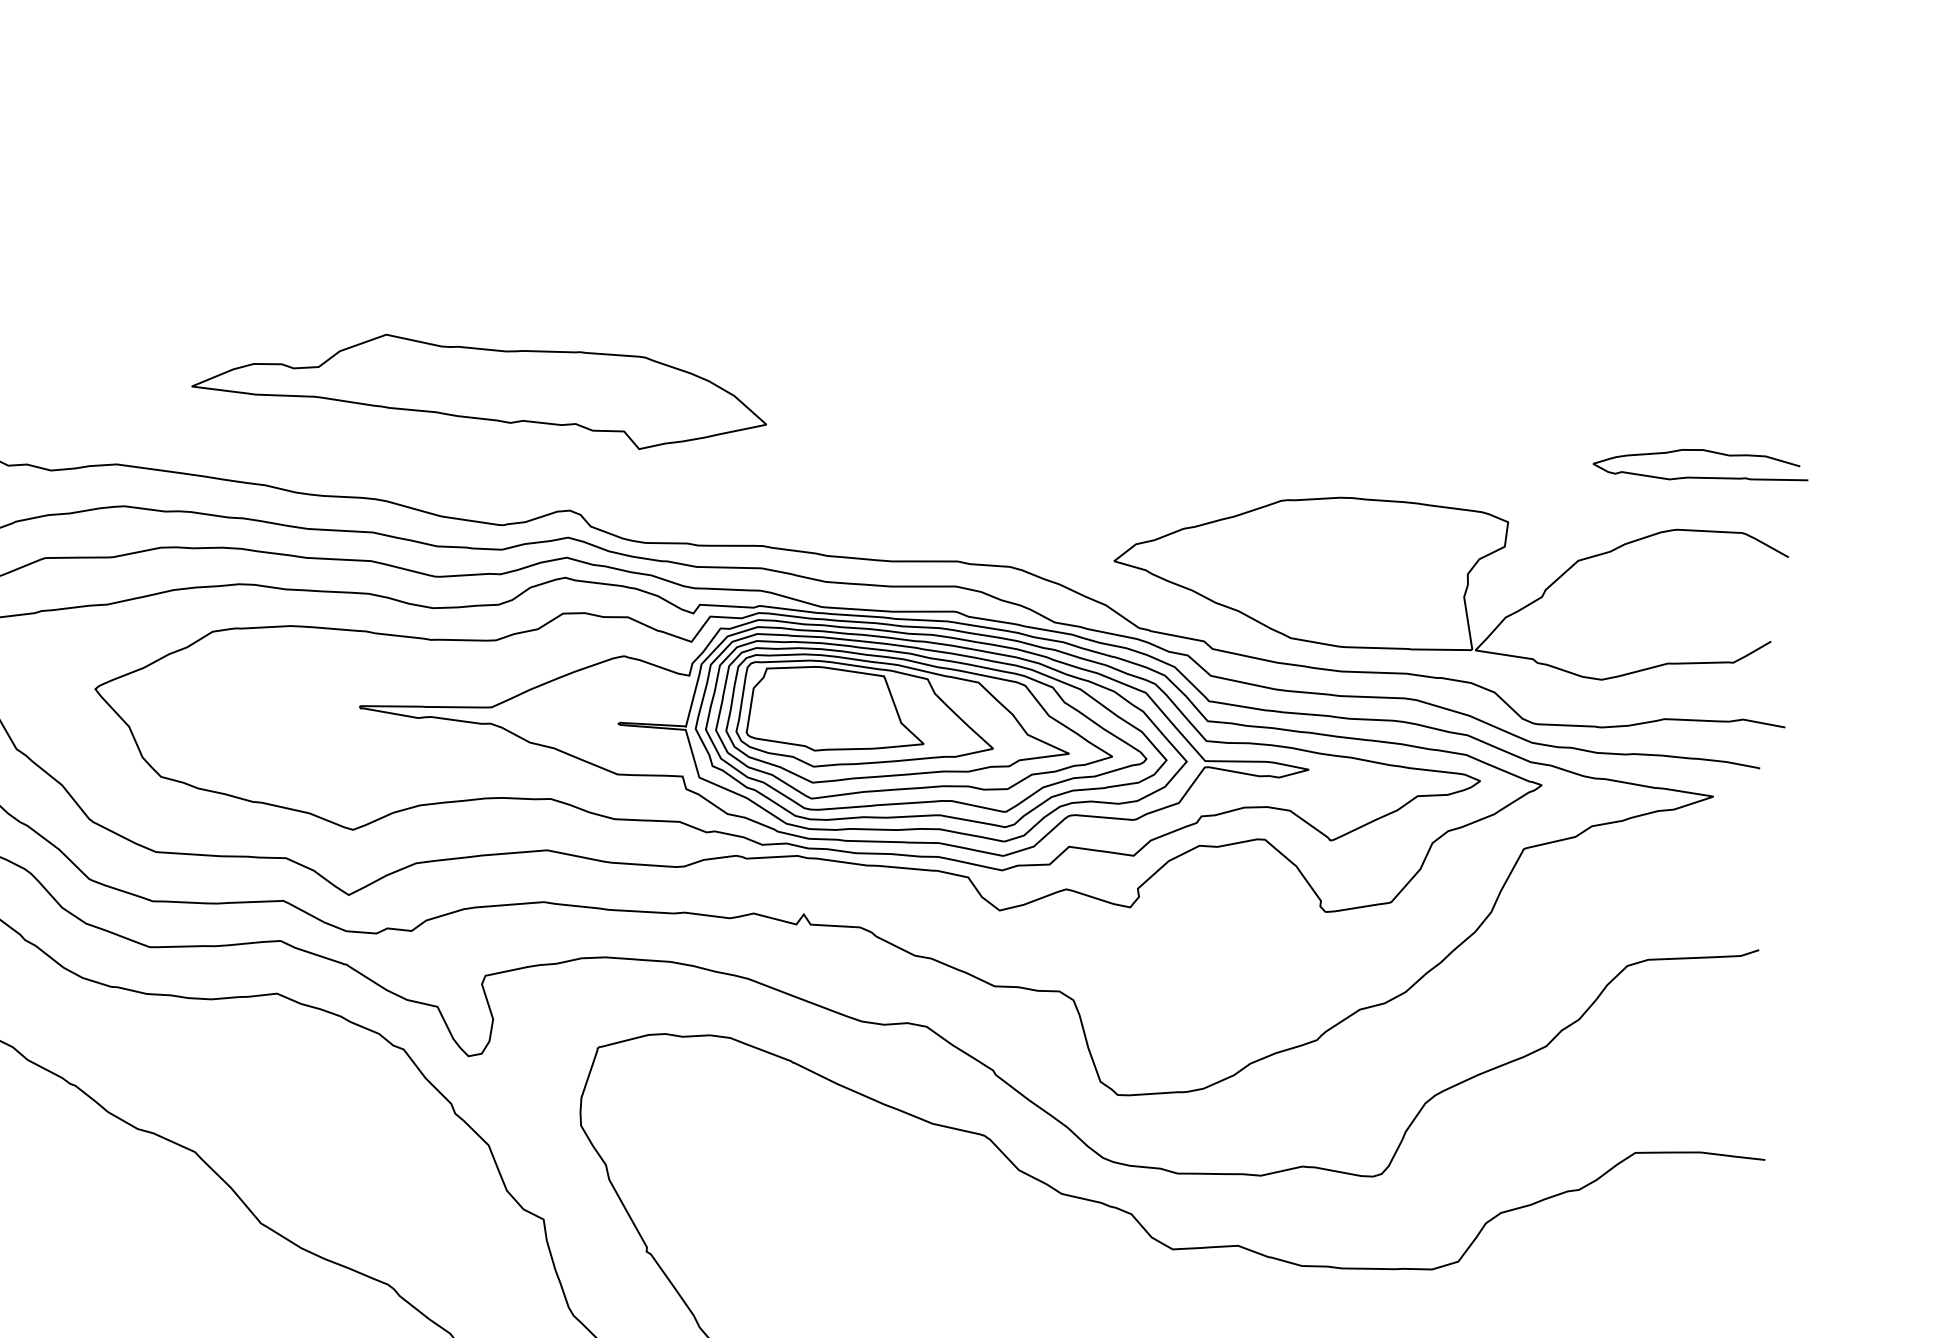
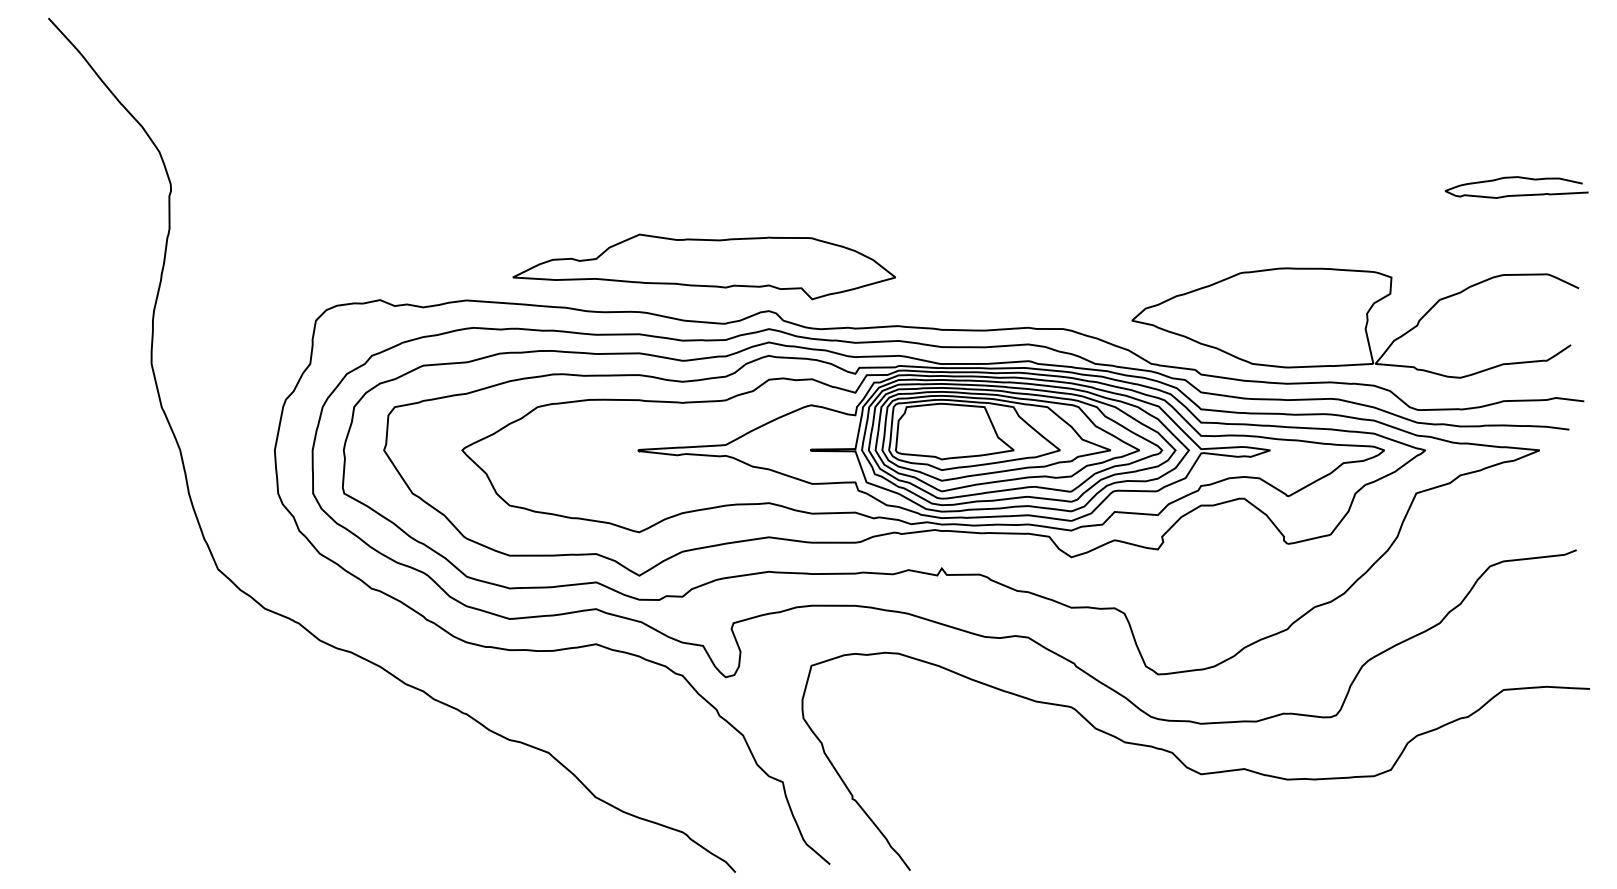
part: (479, 389) -> (703, 266), moved
curve: (1699, 476) -> (1516, 194), moved

